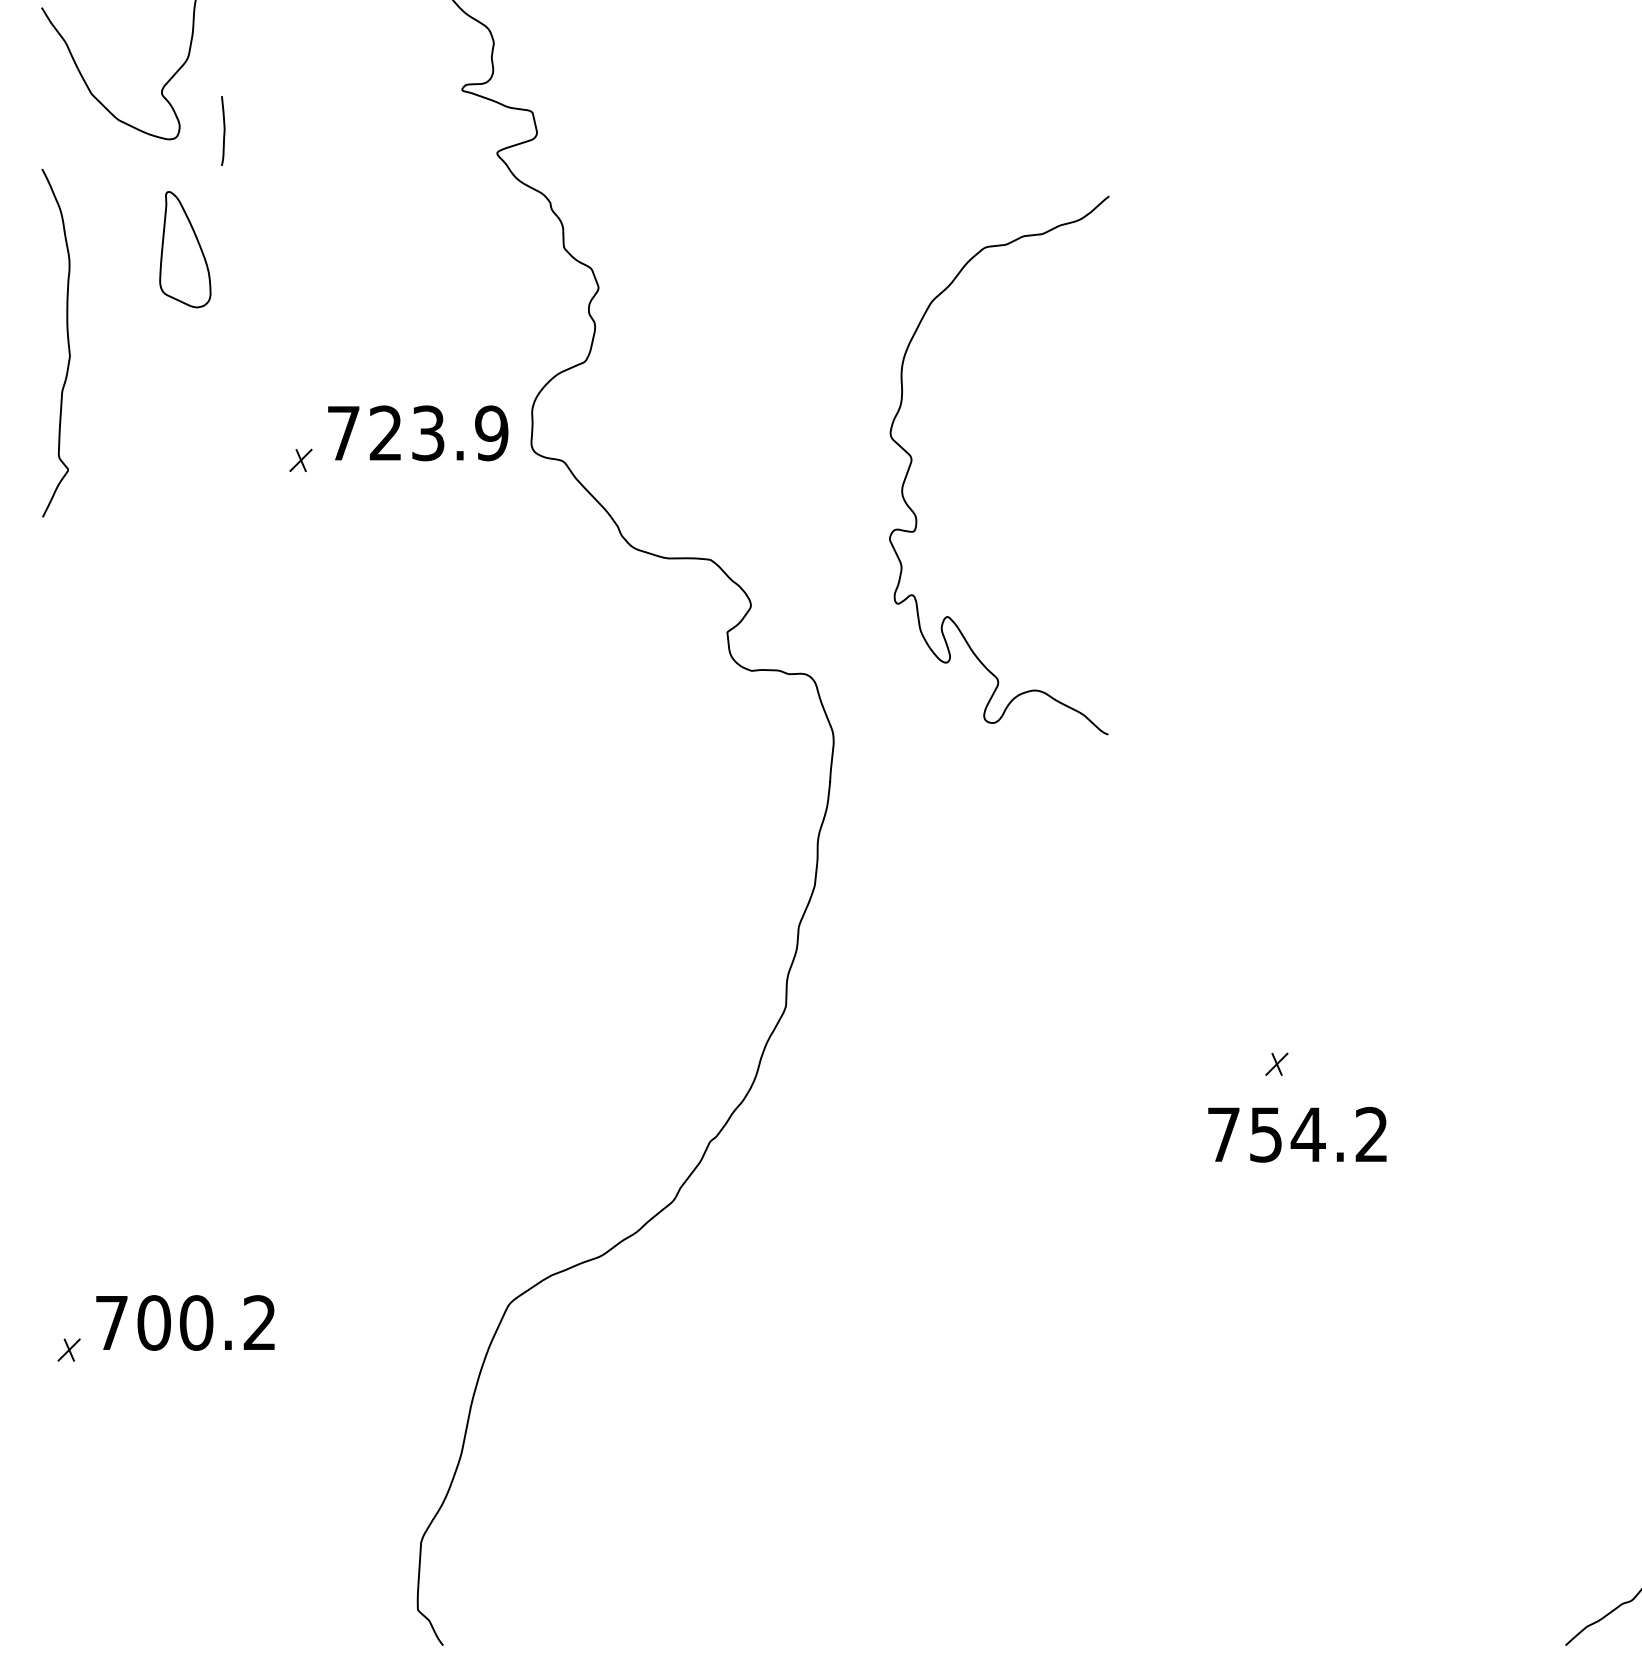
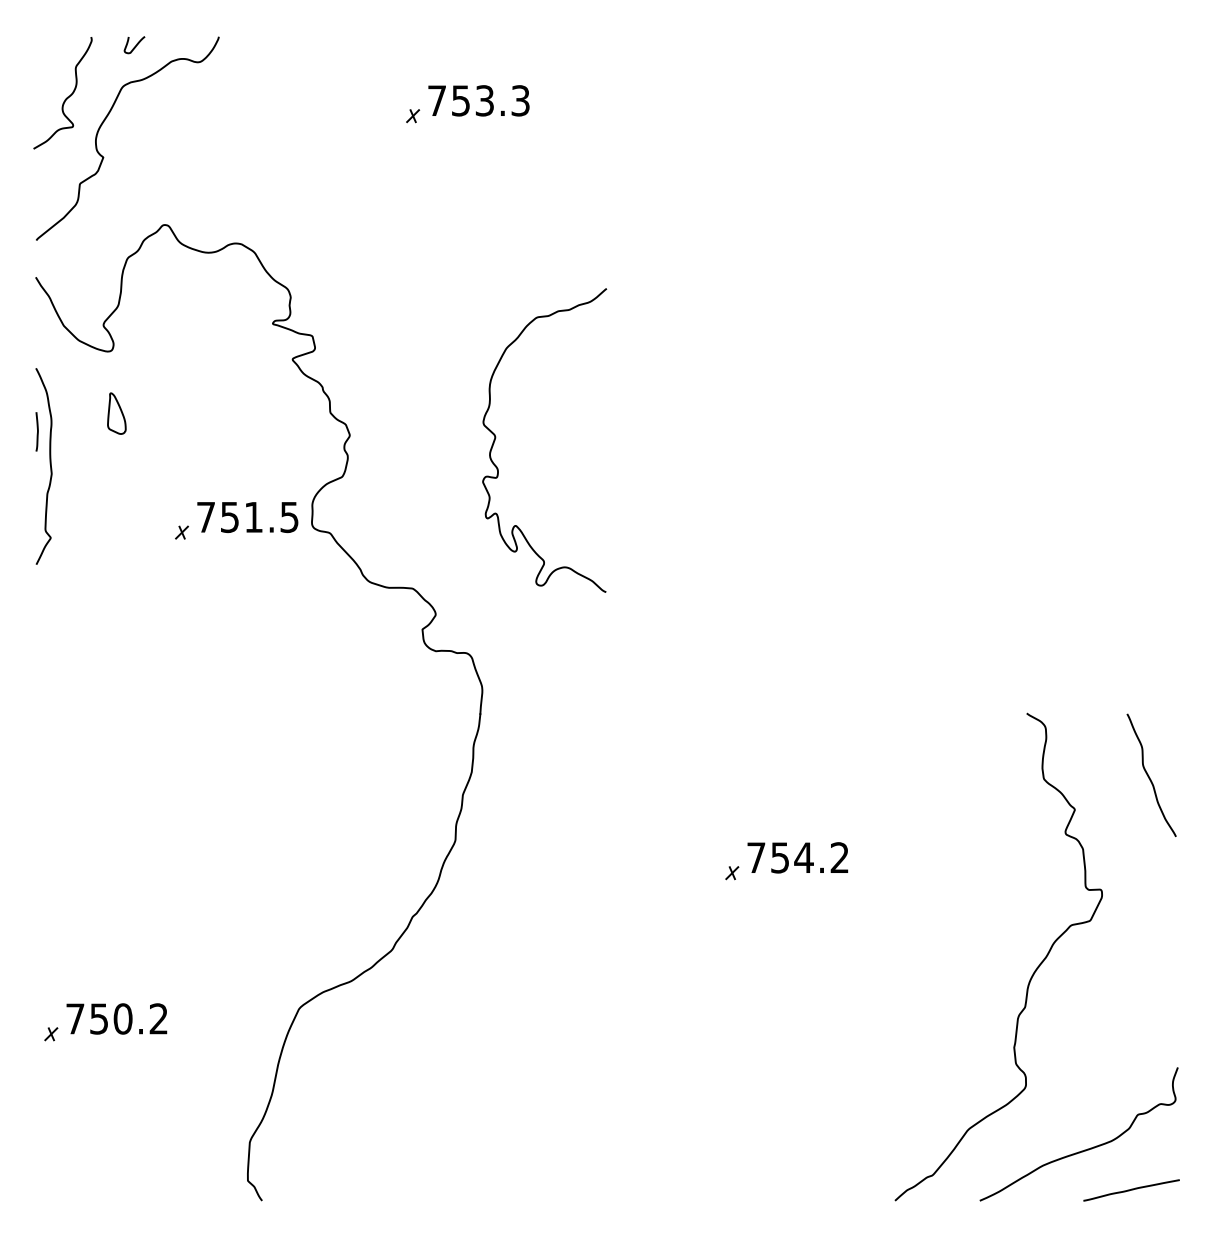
line: (223, 130) -> (37, 431), moved
part: (184, 249) -> (116, 413), size x0.62
text: (438, 433) -> (259, 517), 723.9 -> 751.5
curve: (913, 460) -> (496, 437), moved
text: (1296, 1134) -> (797, 857), moved
text: (152, 1322) -> (98, 1018), 700.2 -> 750.2

